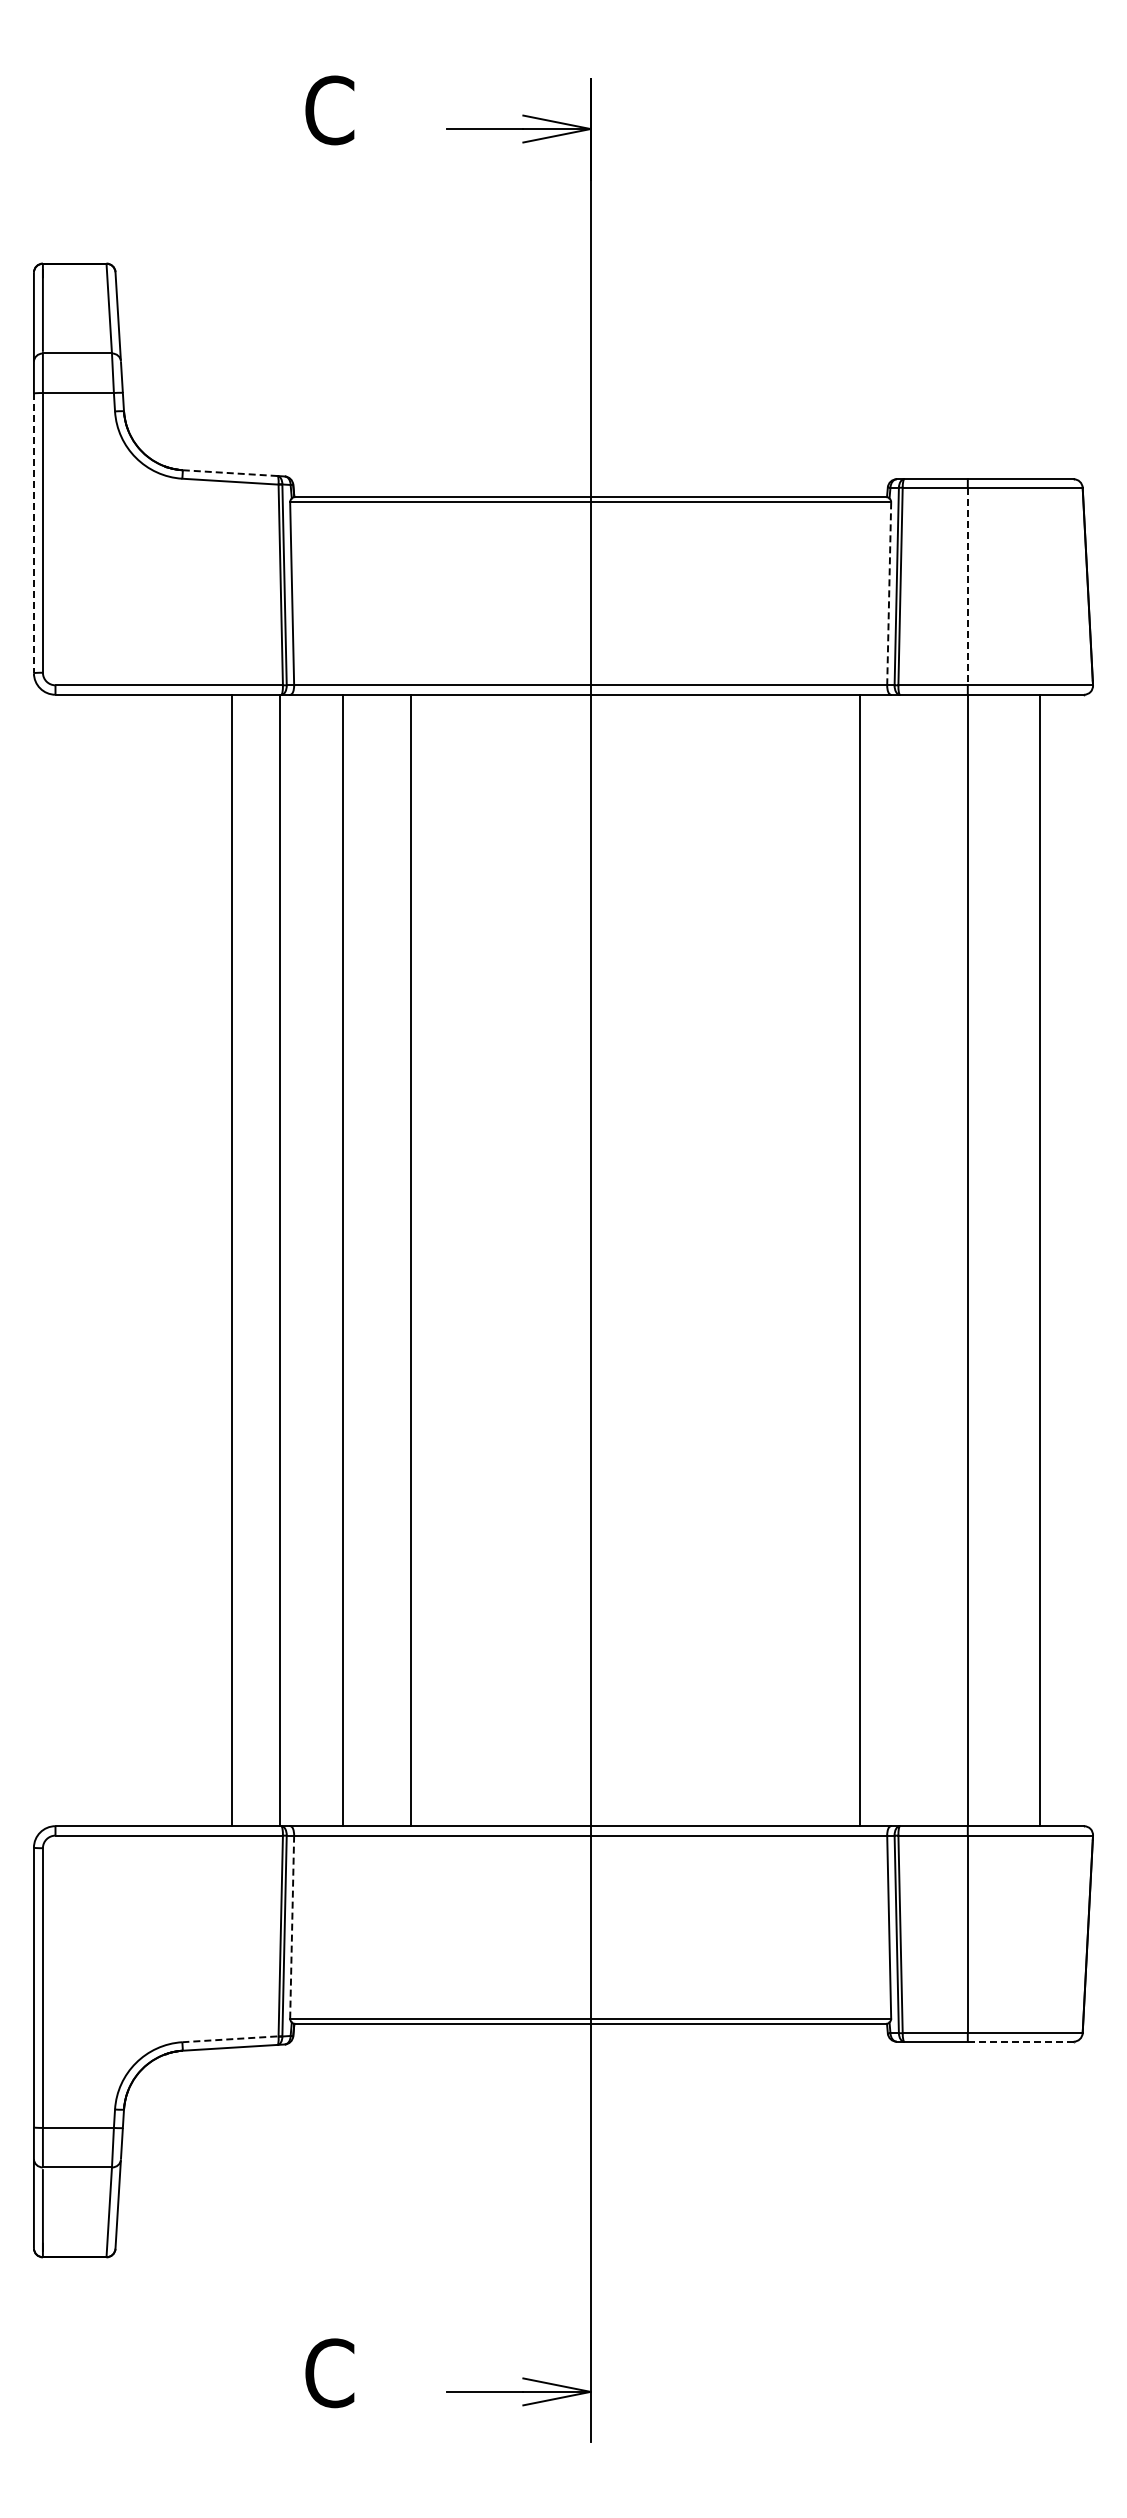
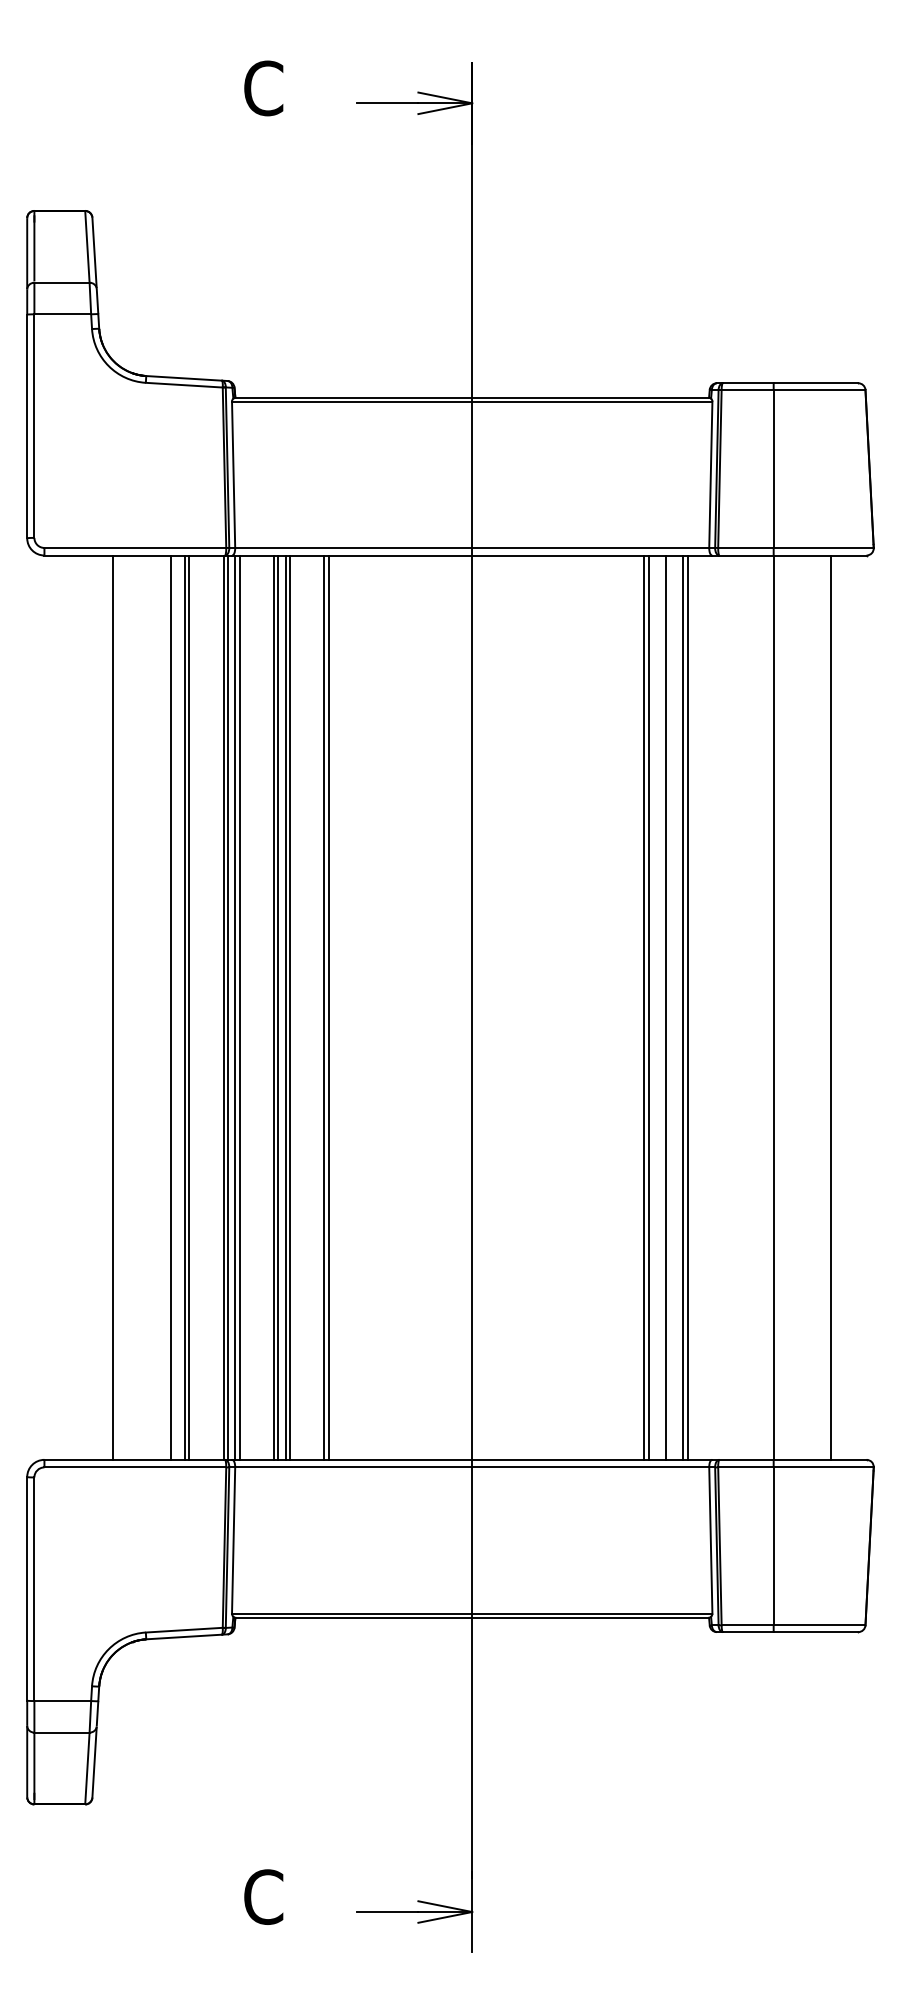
line: (229, 473) -> (183, 378), dashed -> solid
line: (33, 533) -> (26, 426), dashed -> solid
line: (967, 586) -> (773, 468), dashed -> solid
line: (889, 593) -> (711, 474), dashed -> solid
line: (141, 1260) -> (113, 1007), added
line: (213, 1260) -> (170, 1007), added
line: (236, 1260) -> (189, 1007), added
line: (285, 1260) -> (228, 1007), added
line: (294, 1260) -> (235, 1007), added
line: (299, 1260) -> (239, 1007), added
line: (348, 1260) -> (278, 1007), added
line: (357, 1260) -> (285, 1007), added
line: (362, 1260) -> (289, 1007), added
line: (405, 1260) -> (324, 1007), added
line: (806, 1260) -> (644, 1007), added
line: (811, 1260) -> (648, 1007), added
line: (833, 1260) -> (666, 1007), added
line: (854, 1260) -> (683, 1007), added
line: (292, 1927) -> (233, 1540), dashed -> solid
line: (230, 2039) -> (184, 1630), dashed -> solid
line: (1020, 2041) -> (815, 1631), dashed -> solid

